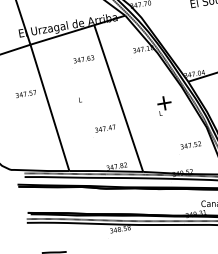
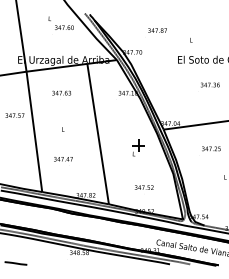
text: (83, 58) -> (61, 92), moved
text: (105, 128) -> (63, 159), moved
text: (190, 145) -> (143, 187), moved

